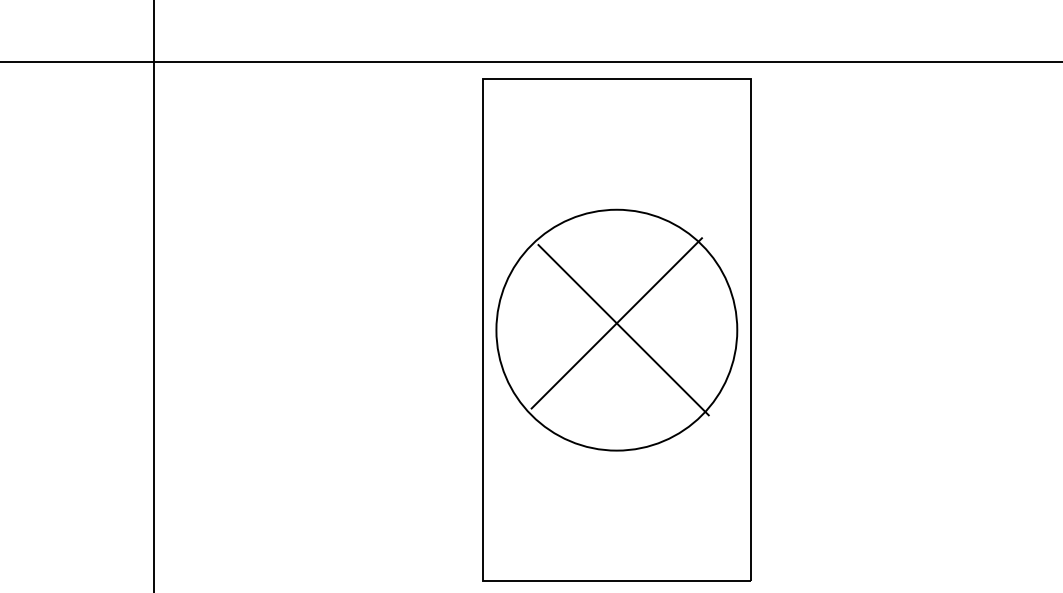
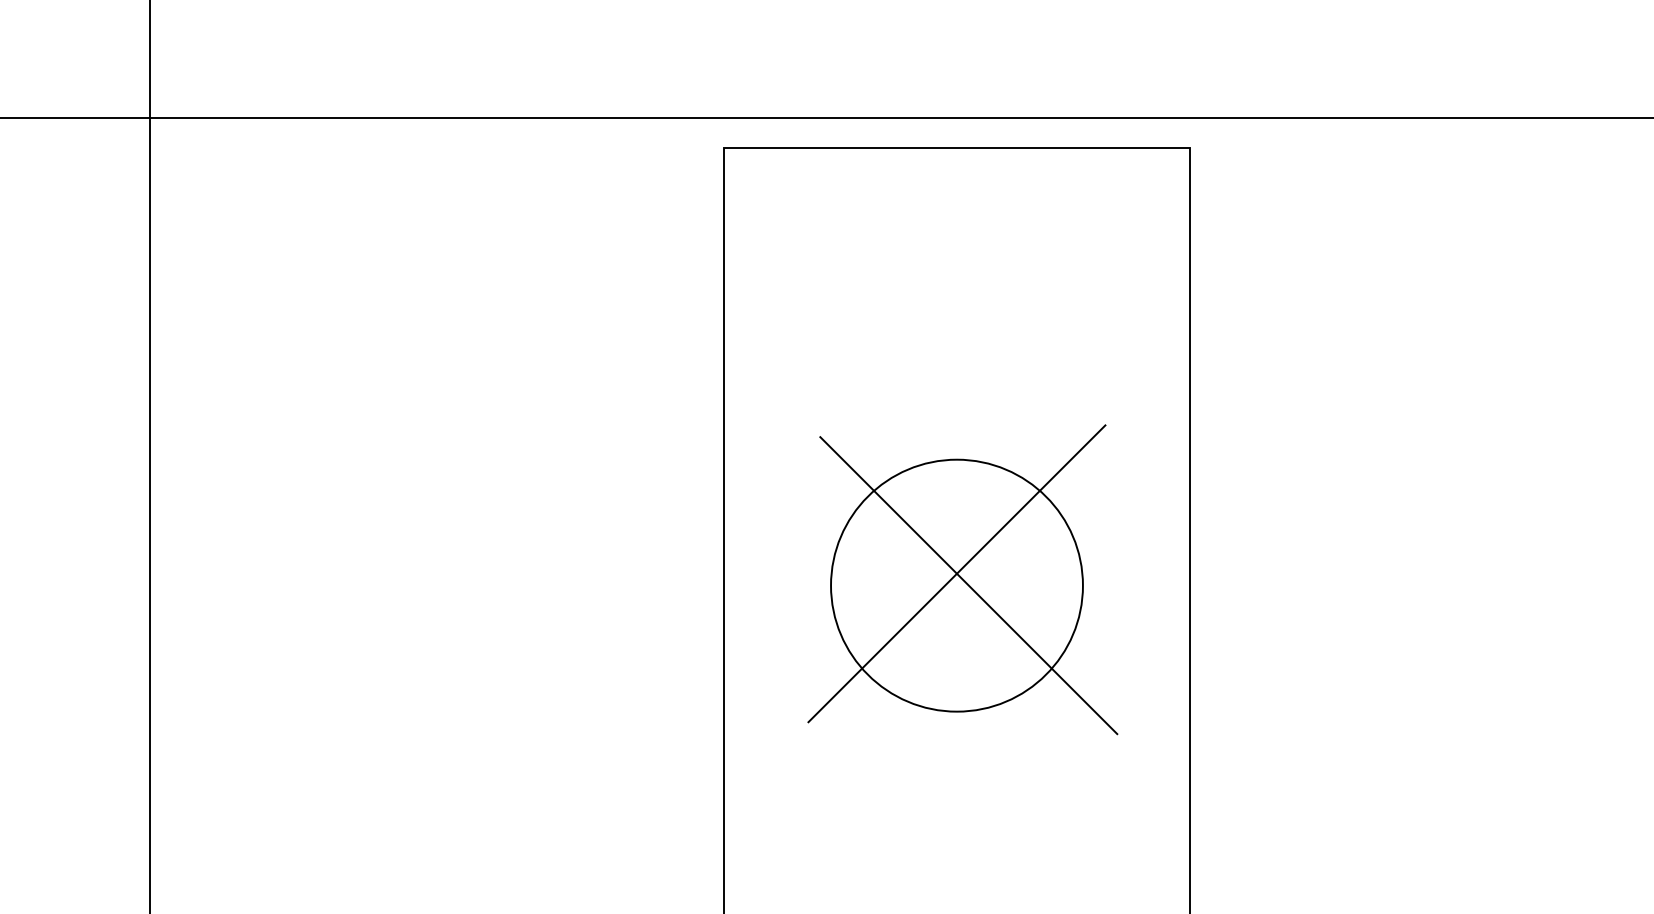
circle: (616, 329) -> (956, 584), size x0.6

